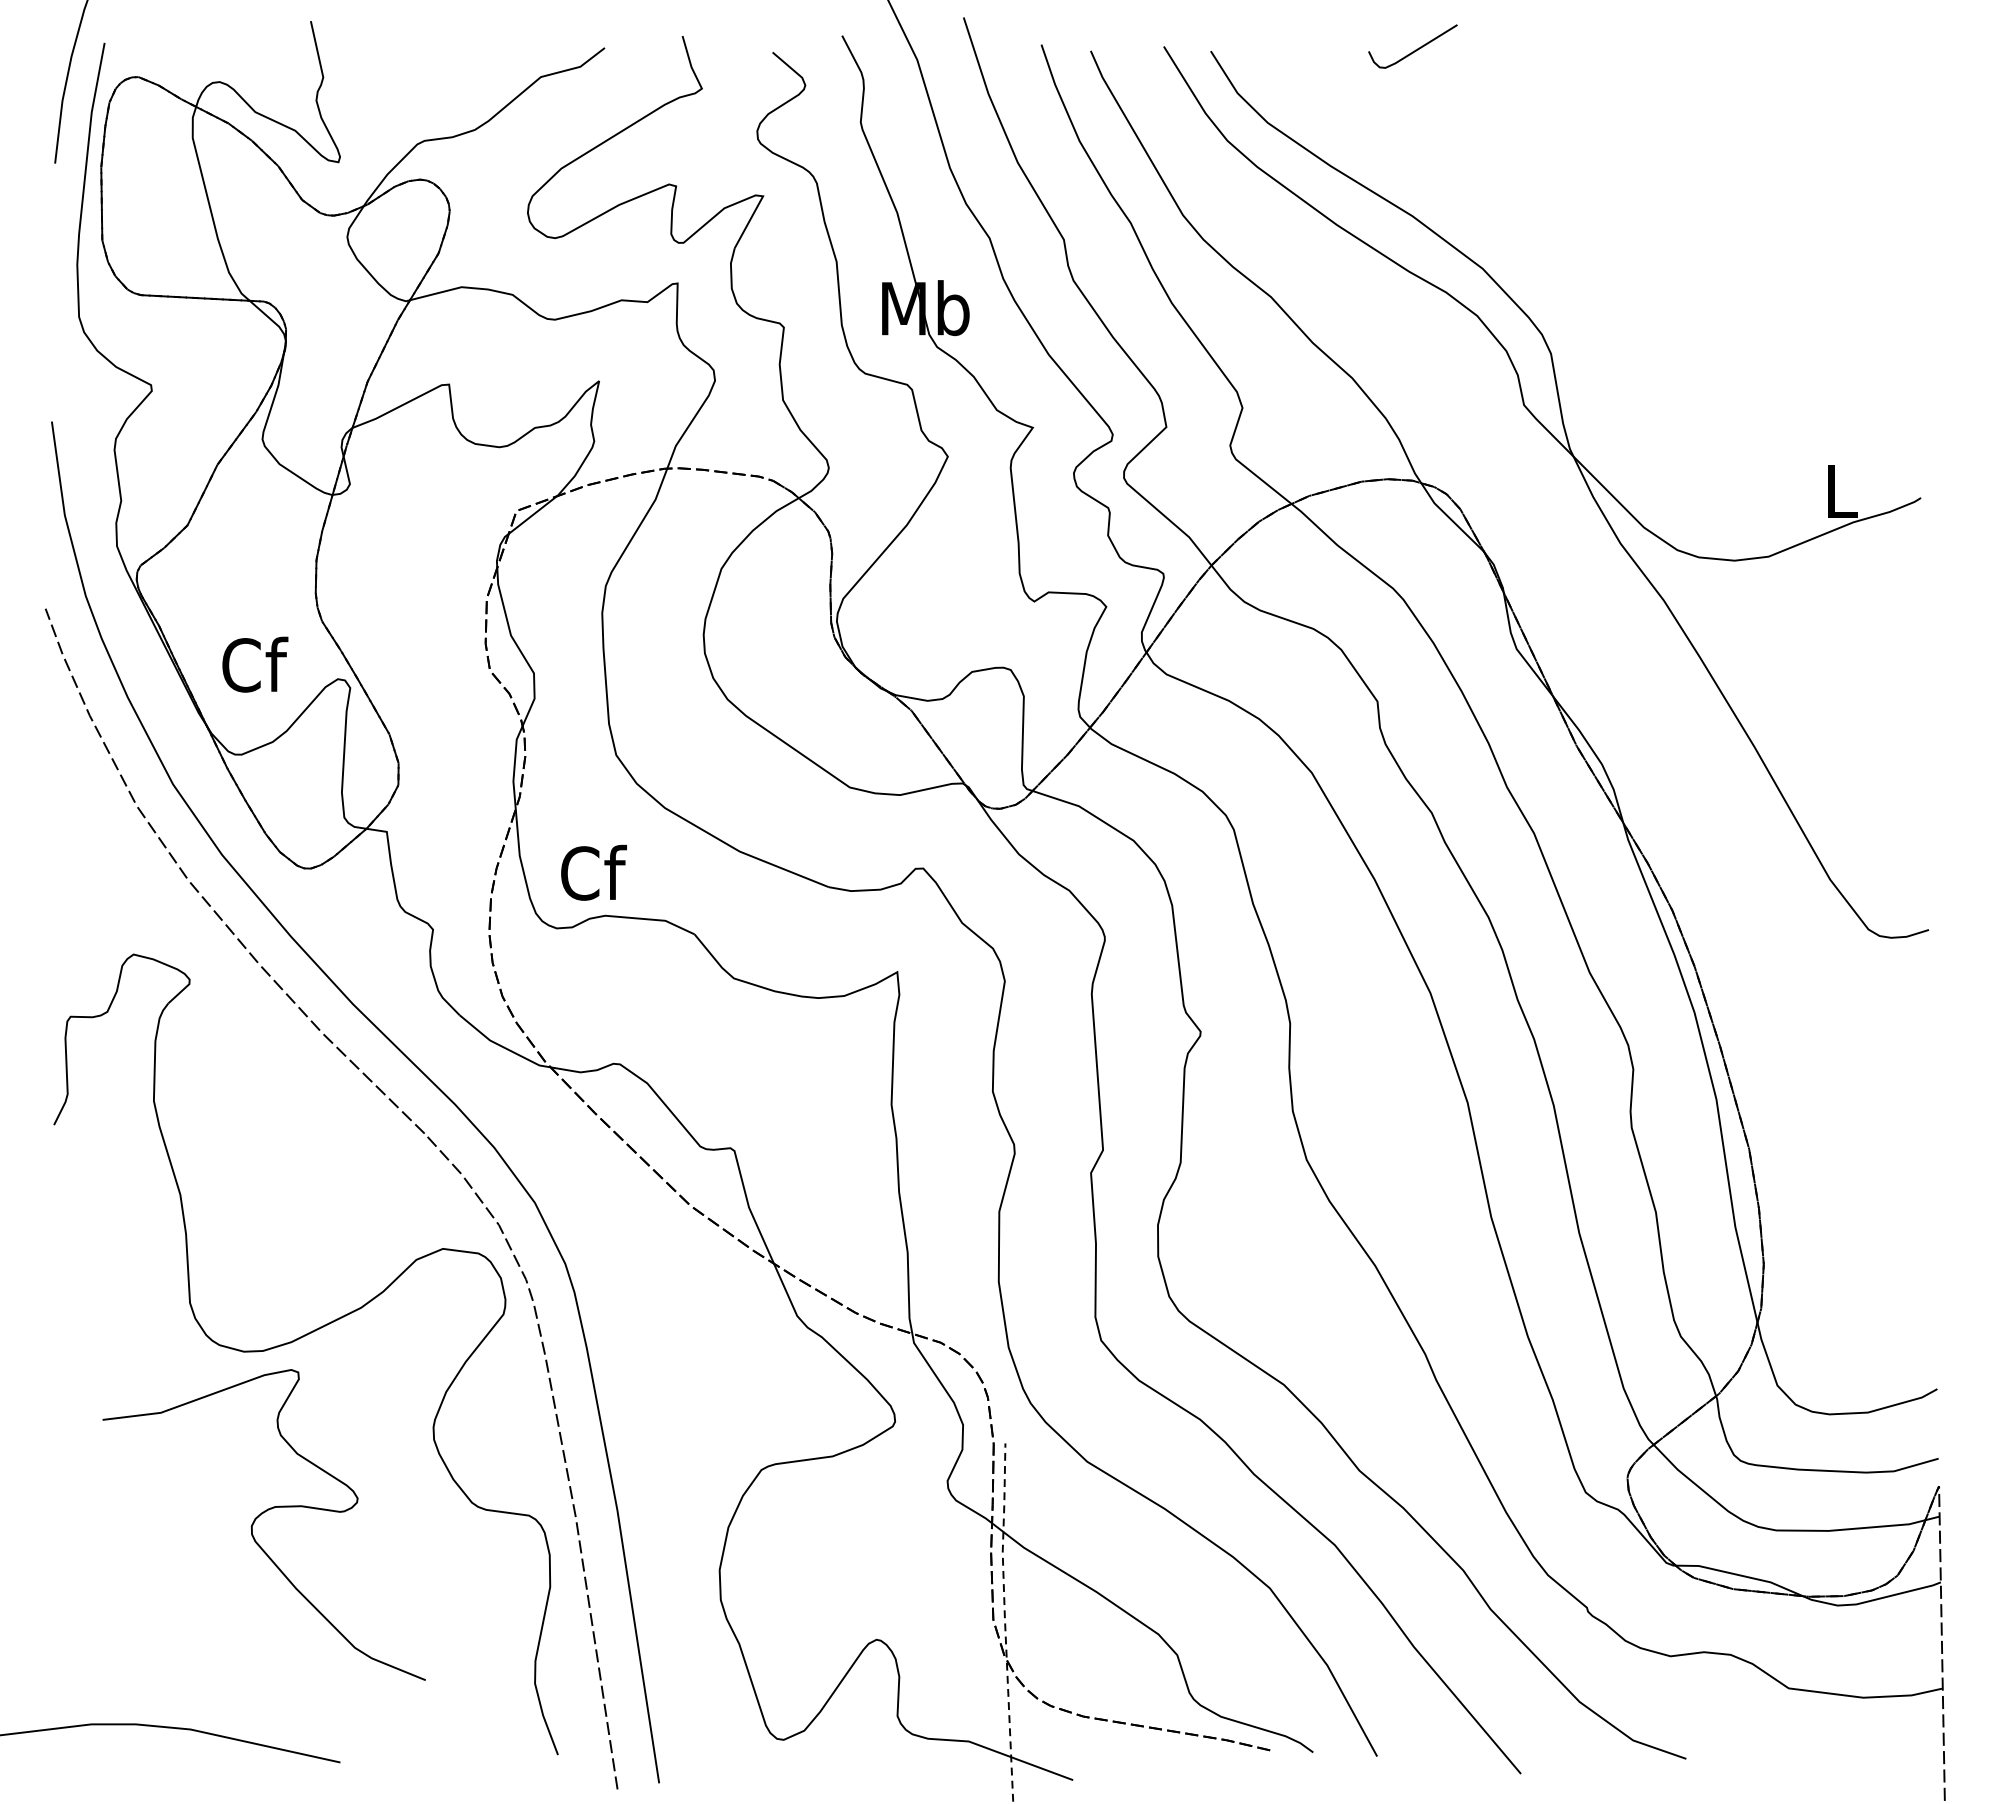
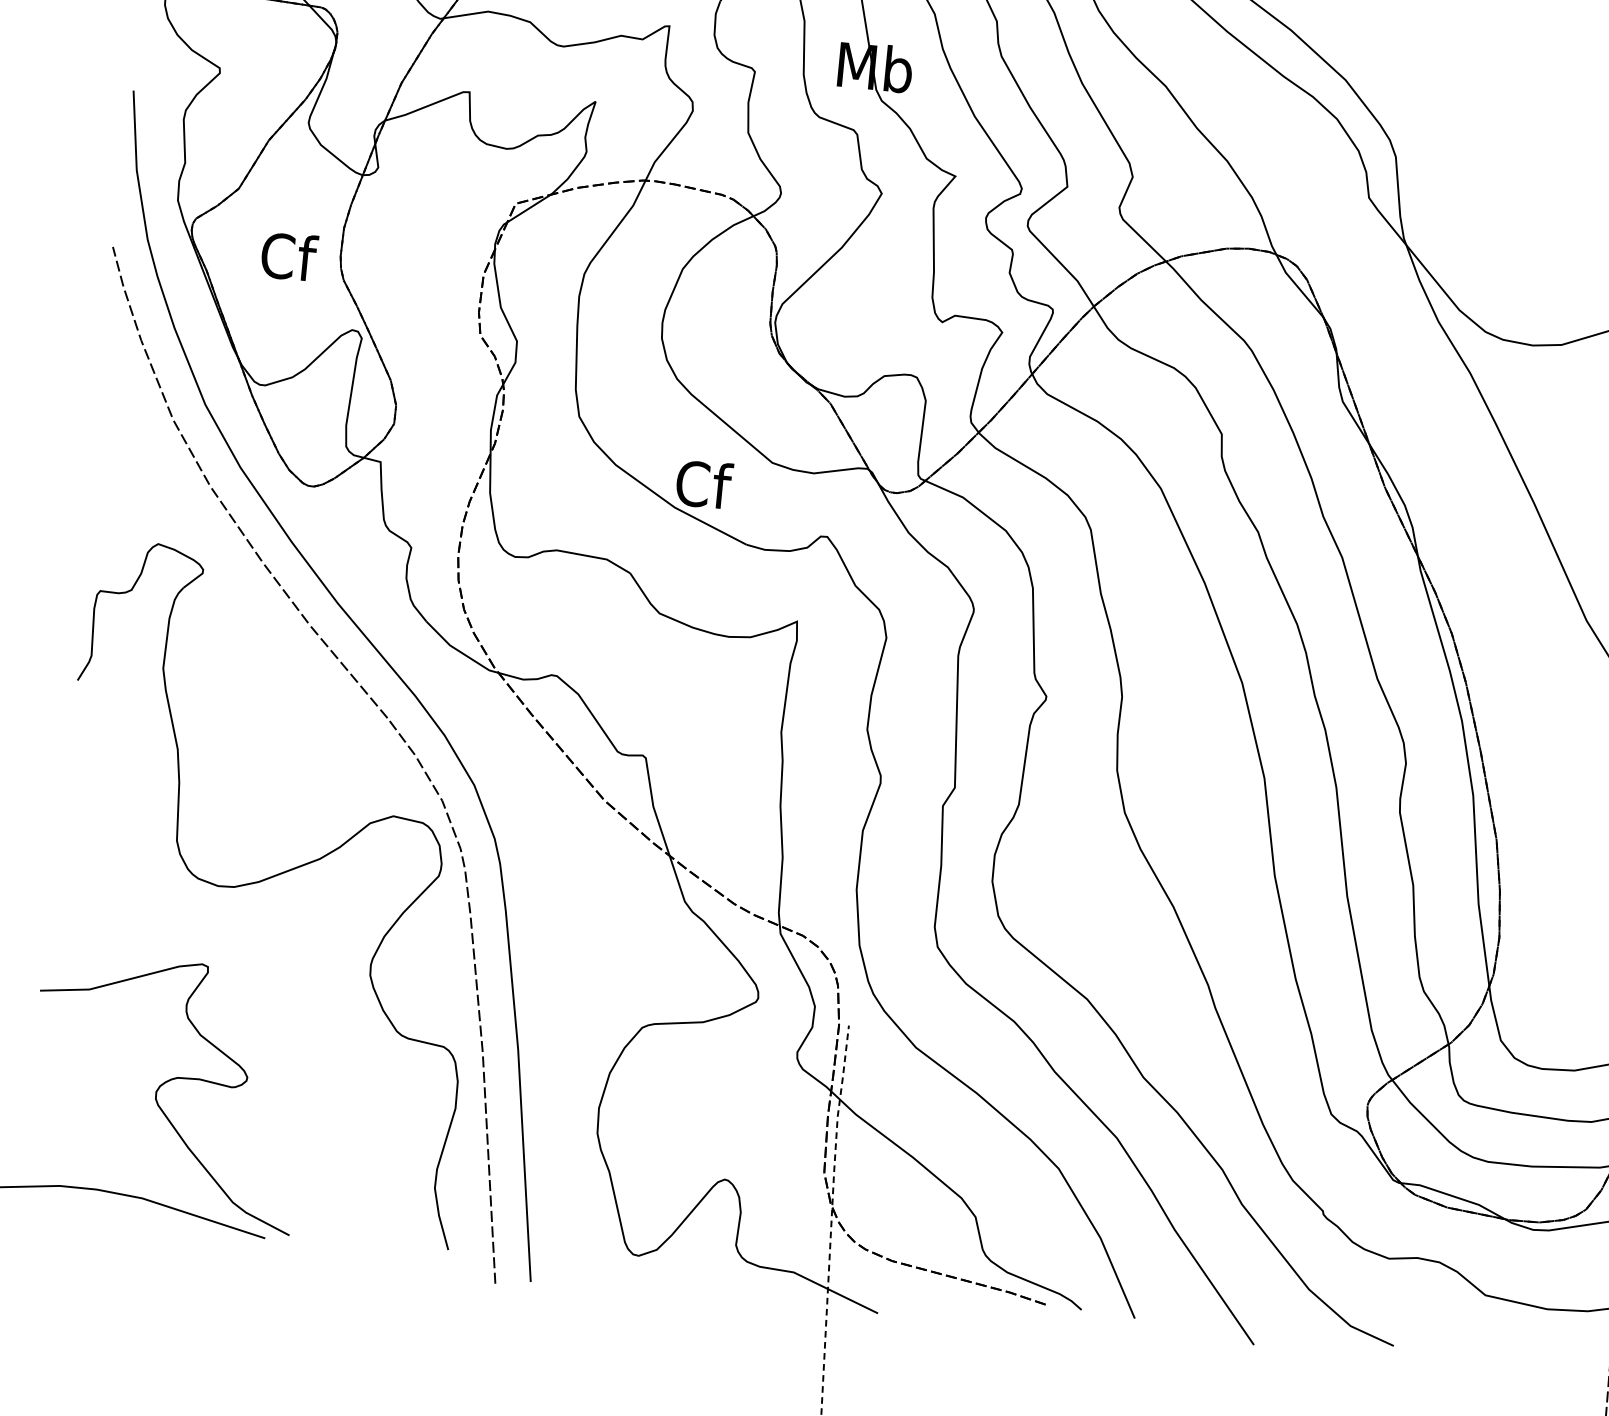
text: (255, 664) -> (289, 256), moved
text: (593, 872) -> (704, 484), moved
curve: (257, 1518) -> (161, 1086), moved

